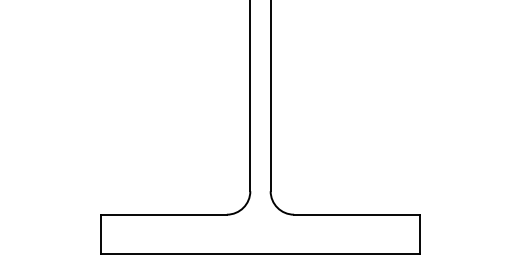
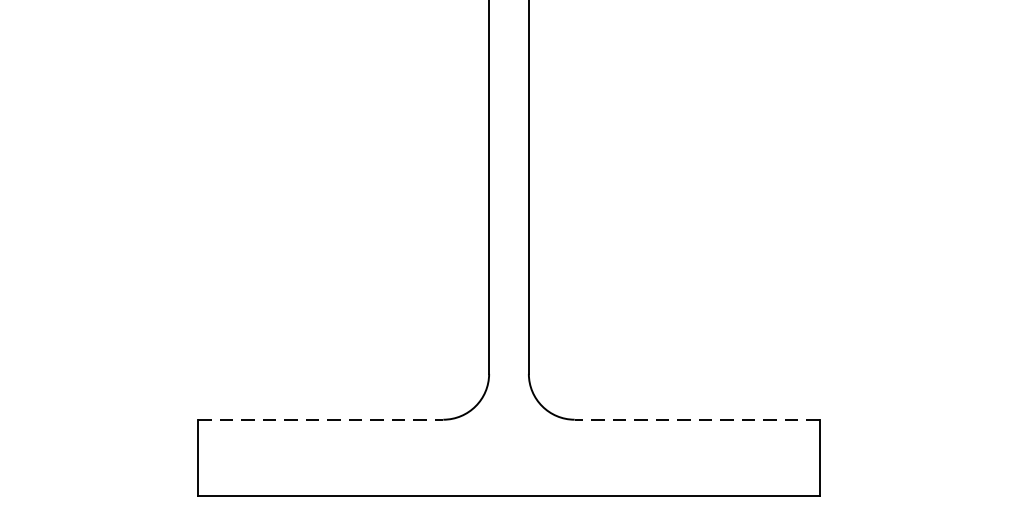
line: (164, 214) -> (321, 419), solid -> dashed
line: (356, 214) -> (696, 419), solid -> dashed

